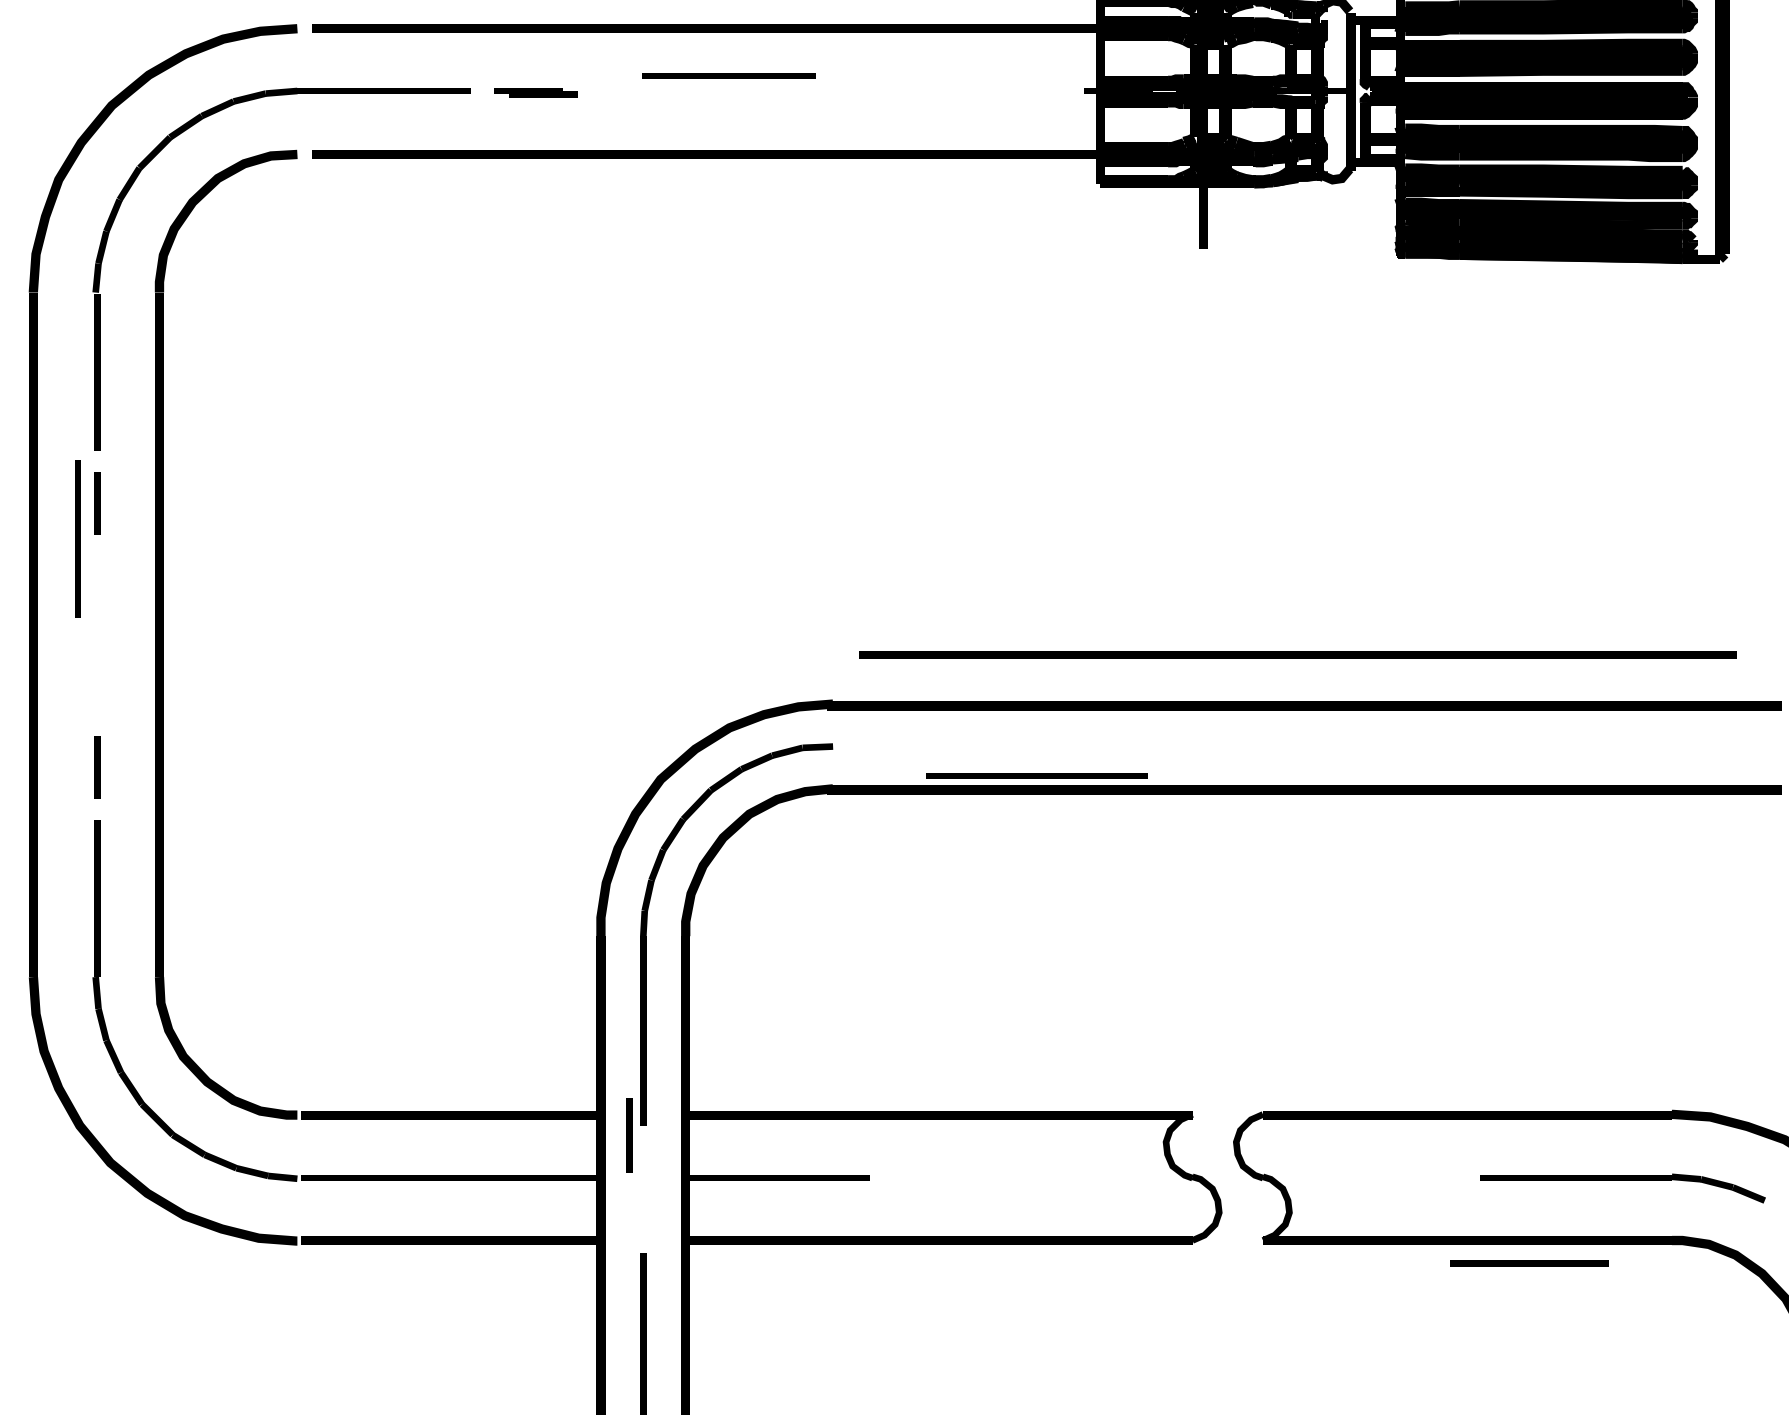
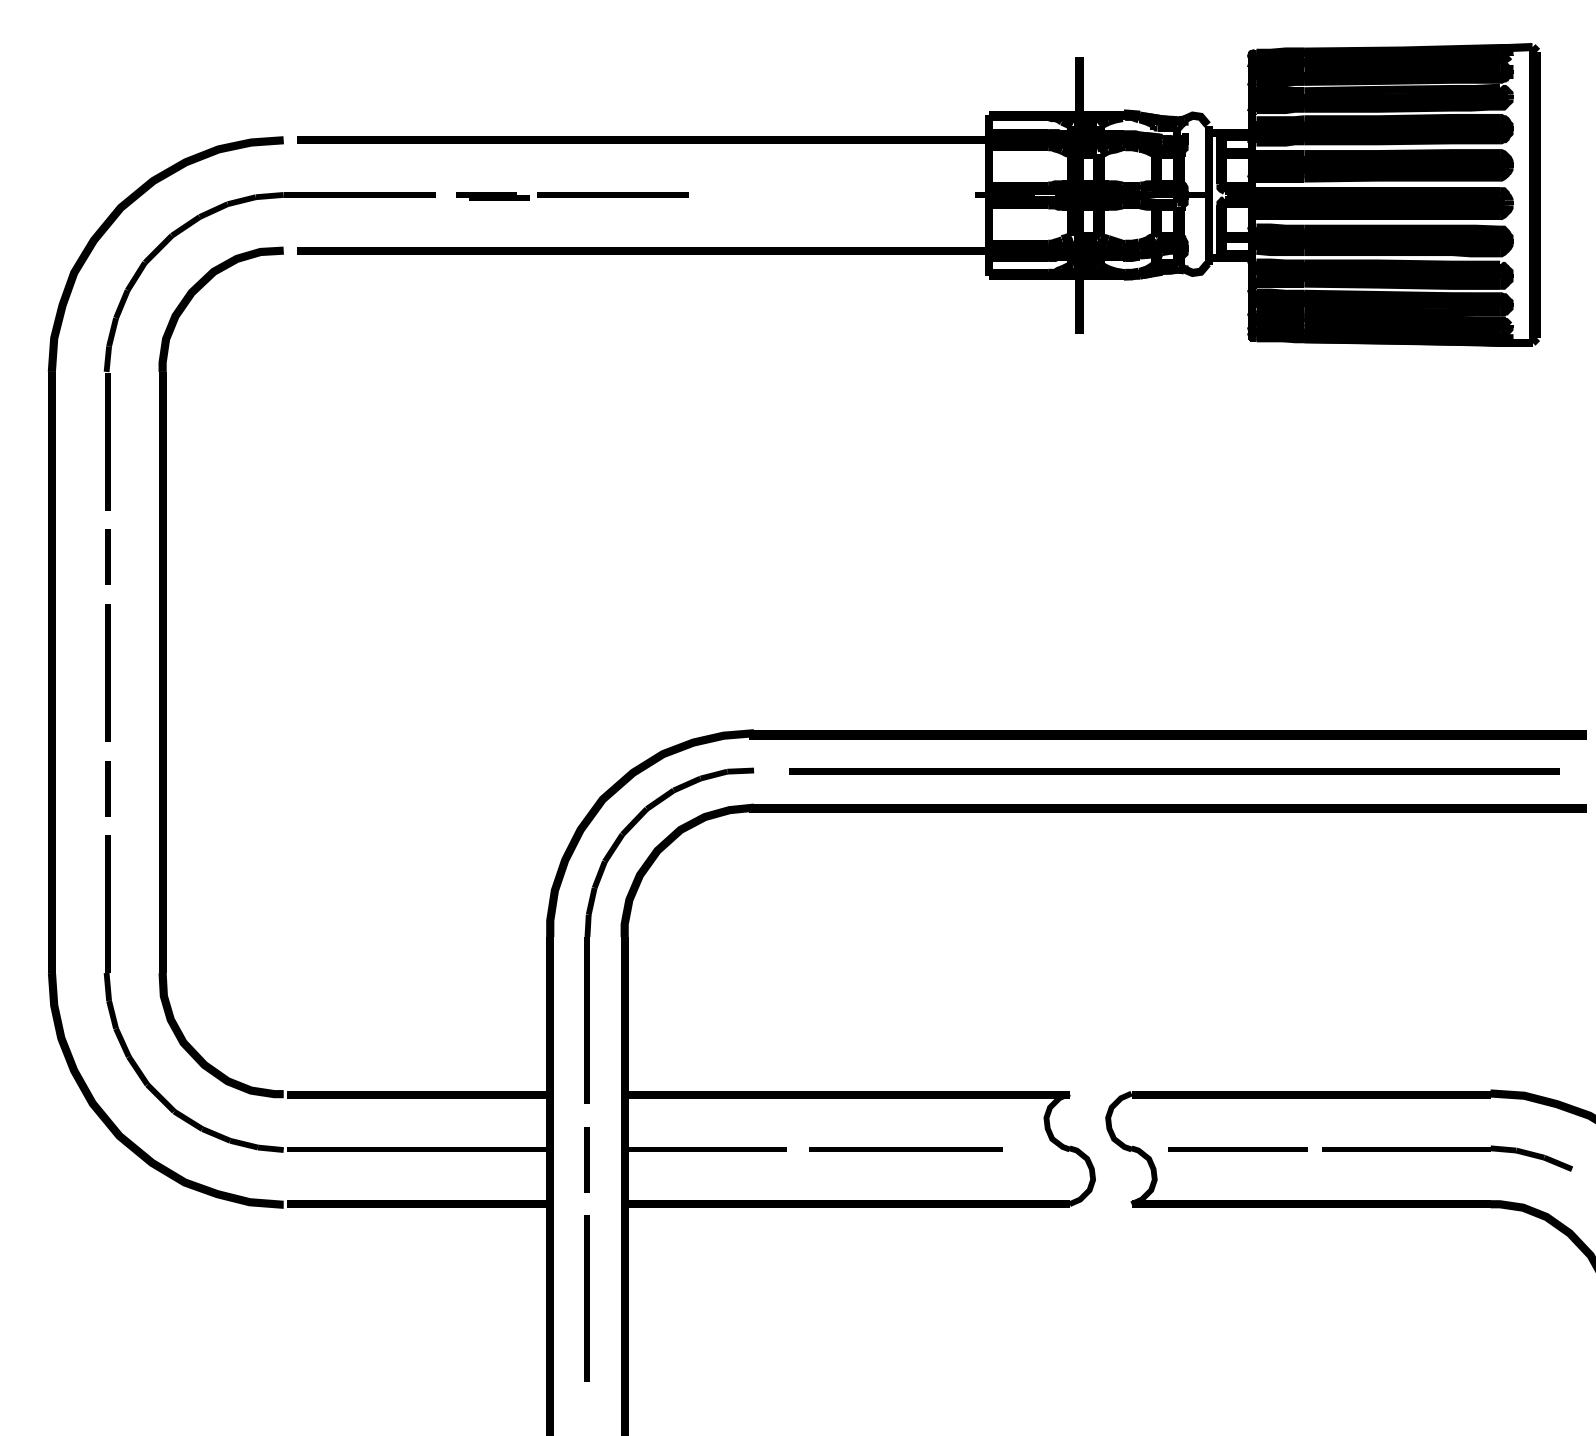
line: (728, 75) -> (612, 194), moved
line: (77, 538) -> (107, 672), moved
line: (1298, 654) -> (1174, 771), moved
line: (1036, 776) -> (905, 1149), moved
line: (628, 1134) -> (586, 1159), moved
line: (1529, 1263) -> (1237, 1149), moved

